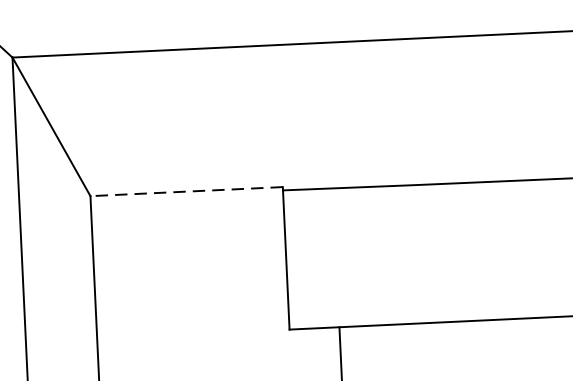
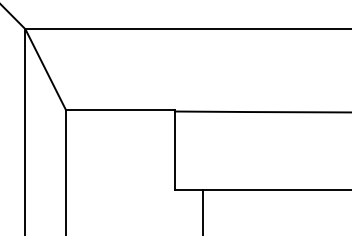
line: (185, 191) -> (119, 109), dashed -> solid

